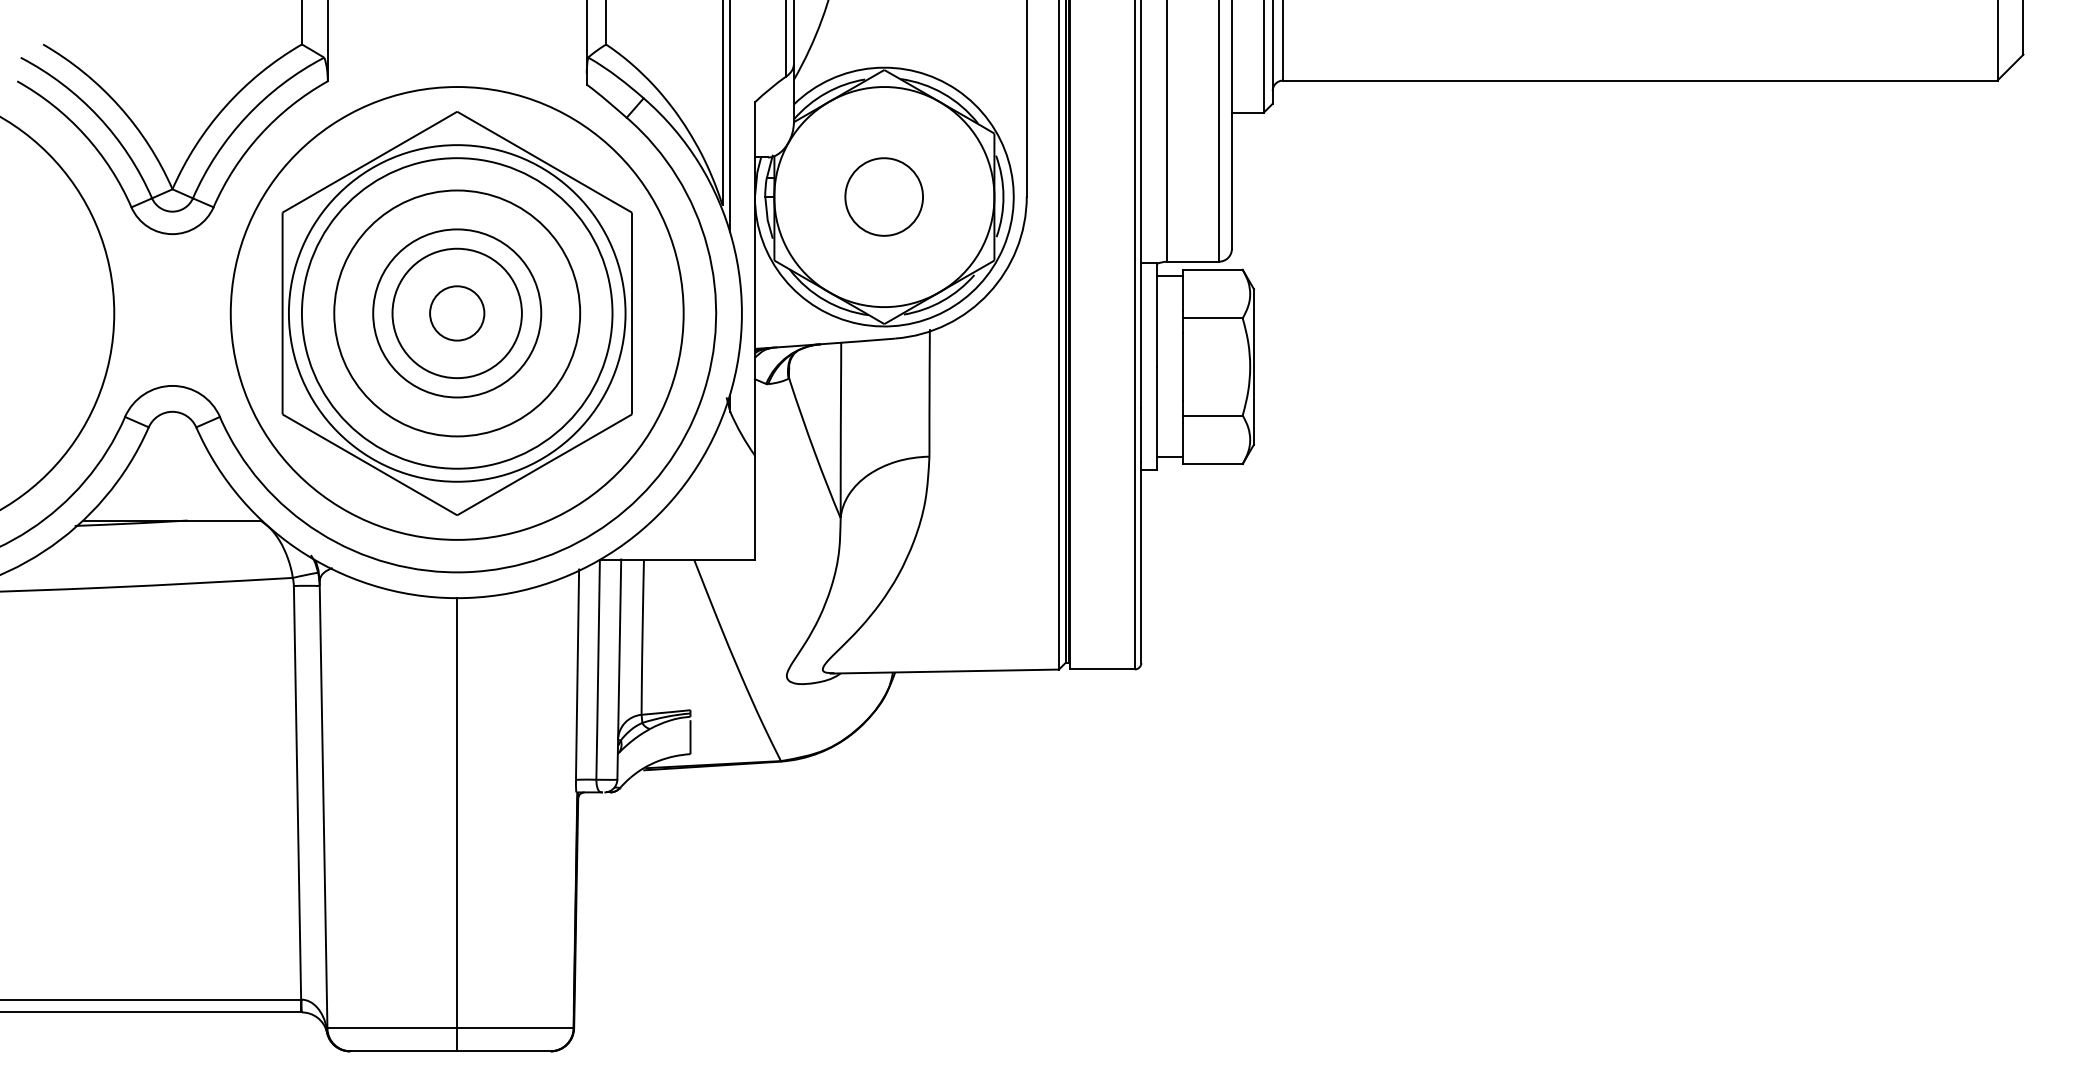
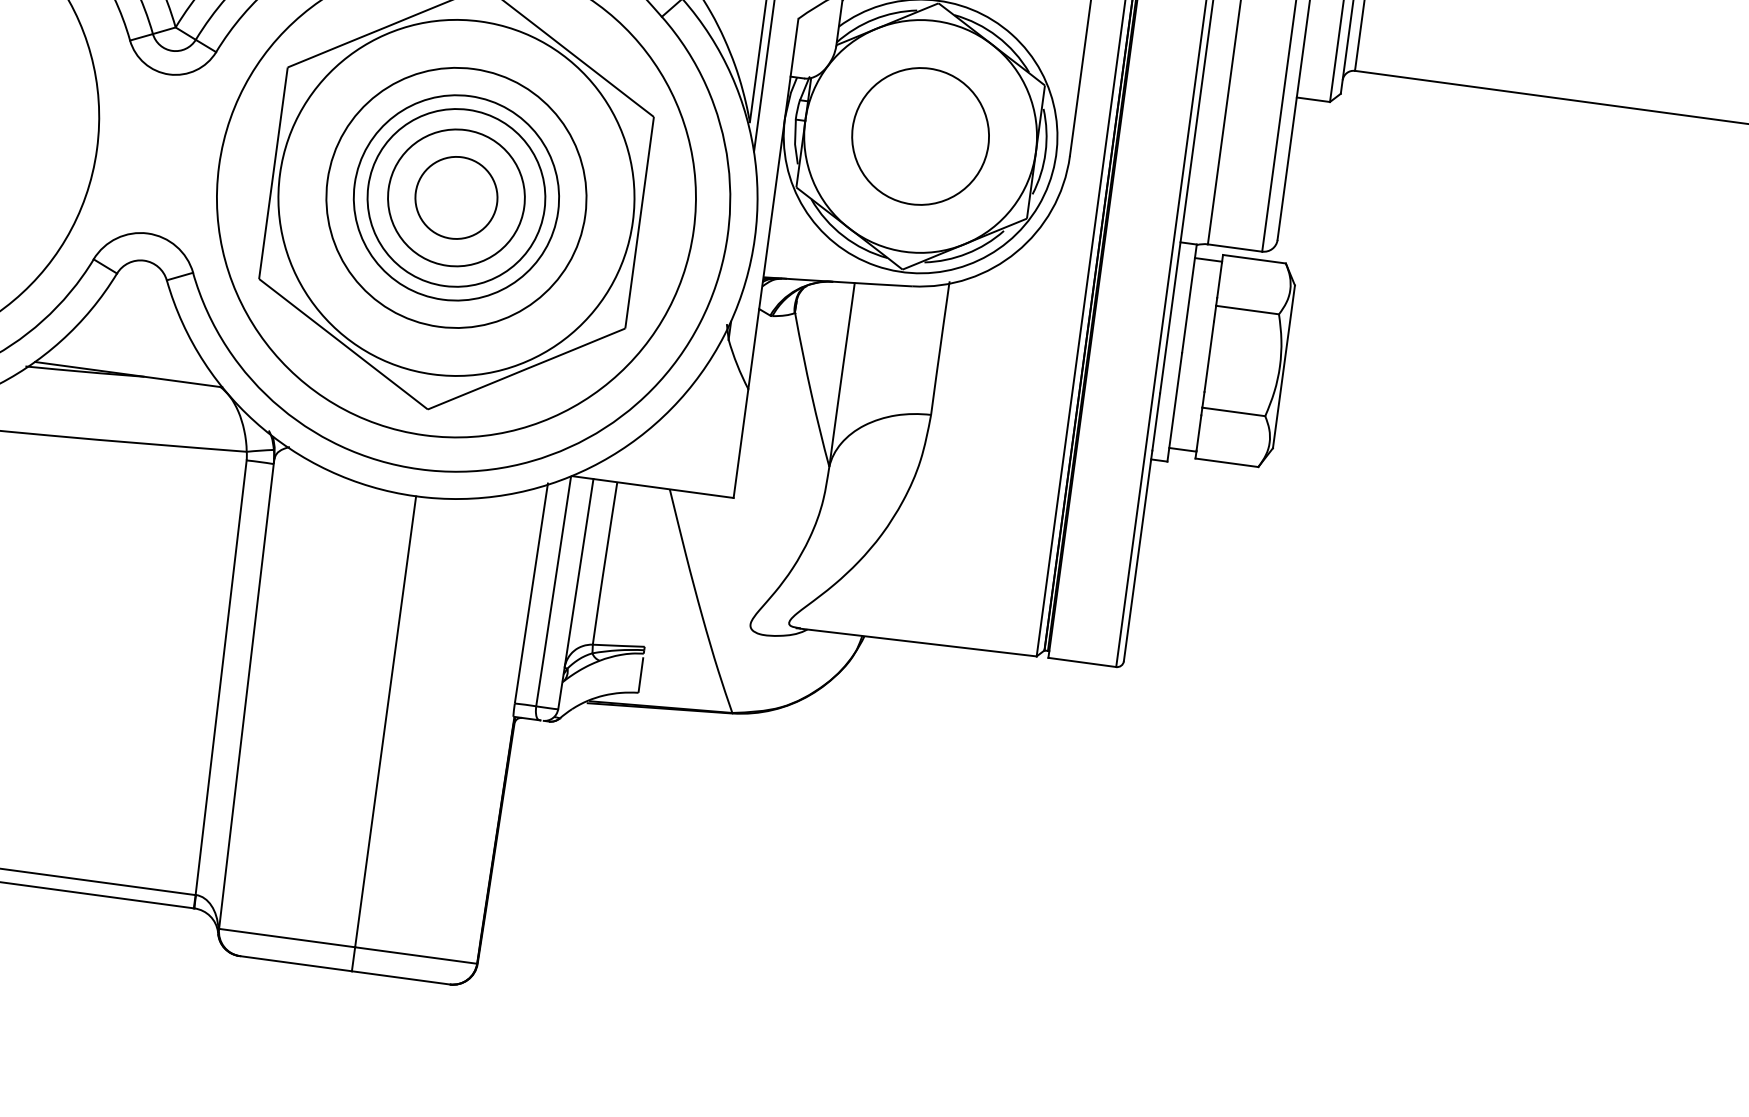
circle: (883, 196) -> (919, 135), size x1.67
circle: (457, 313) -> (456, 198), size x0.62
circle: (457, 313) -> (456, 198), size x1.43

